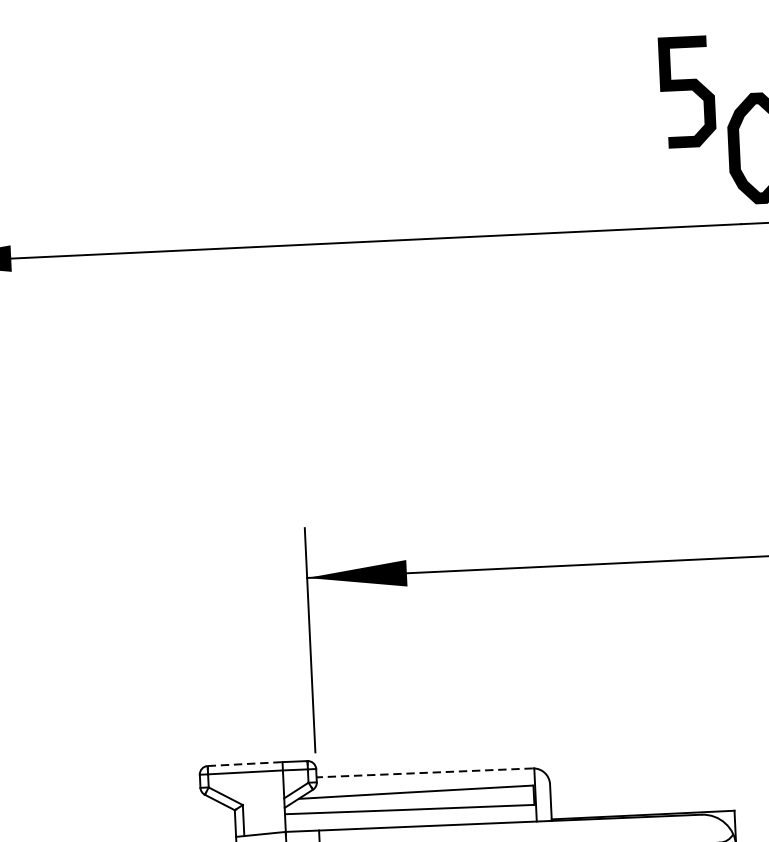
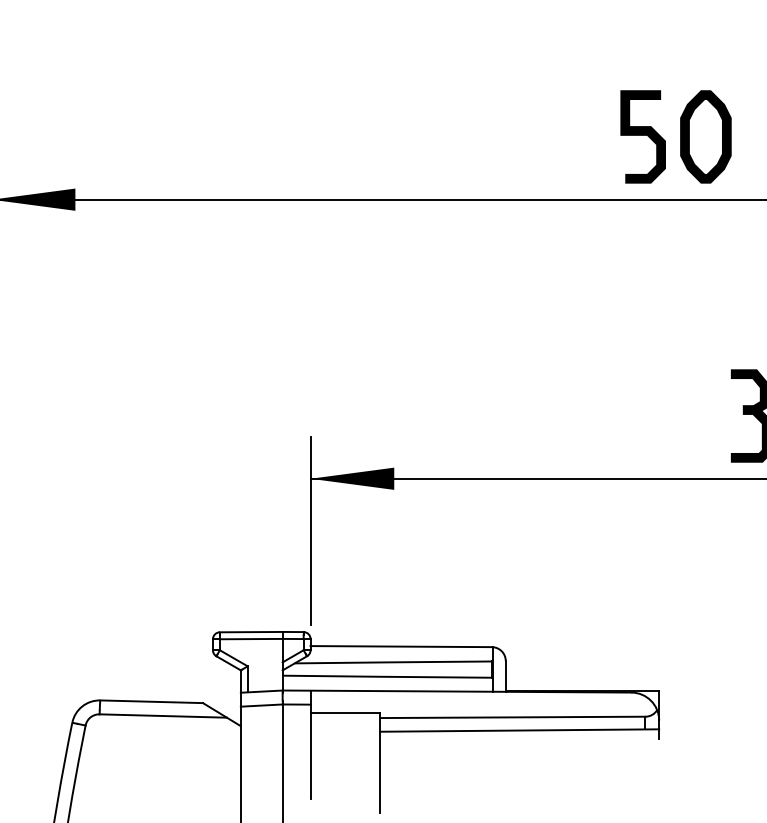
curve: (686, 90) -> (642, 135), moved
line: (245, 764) -> (251, 632), dashed -> solid
line: (424, 772) -> (401, 646), dashed -> solid

